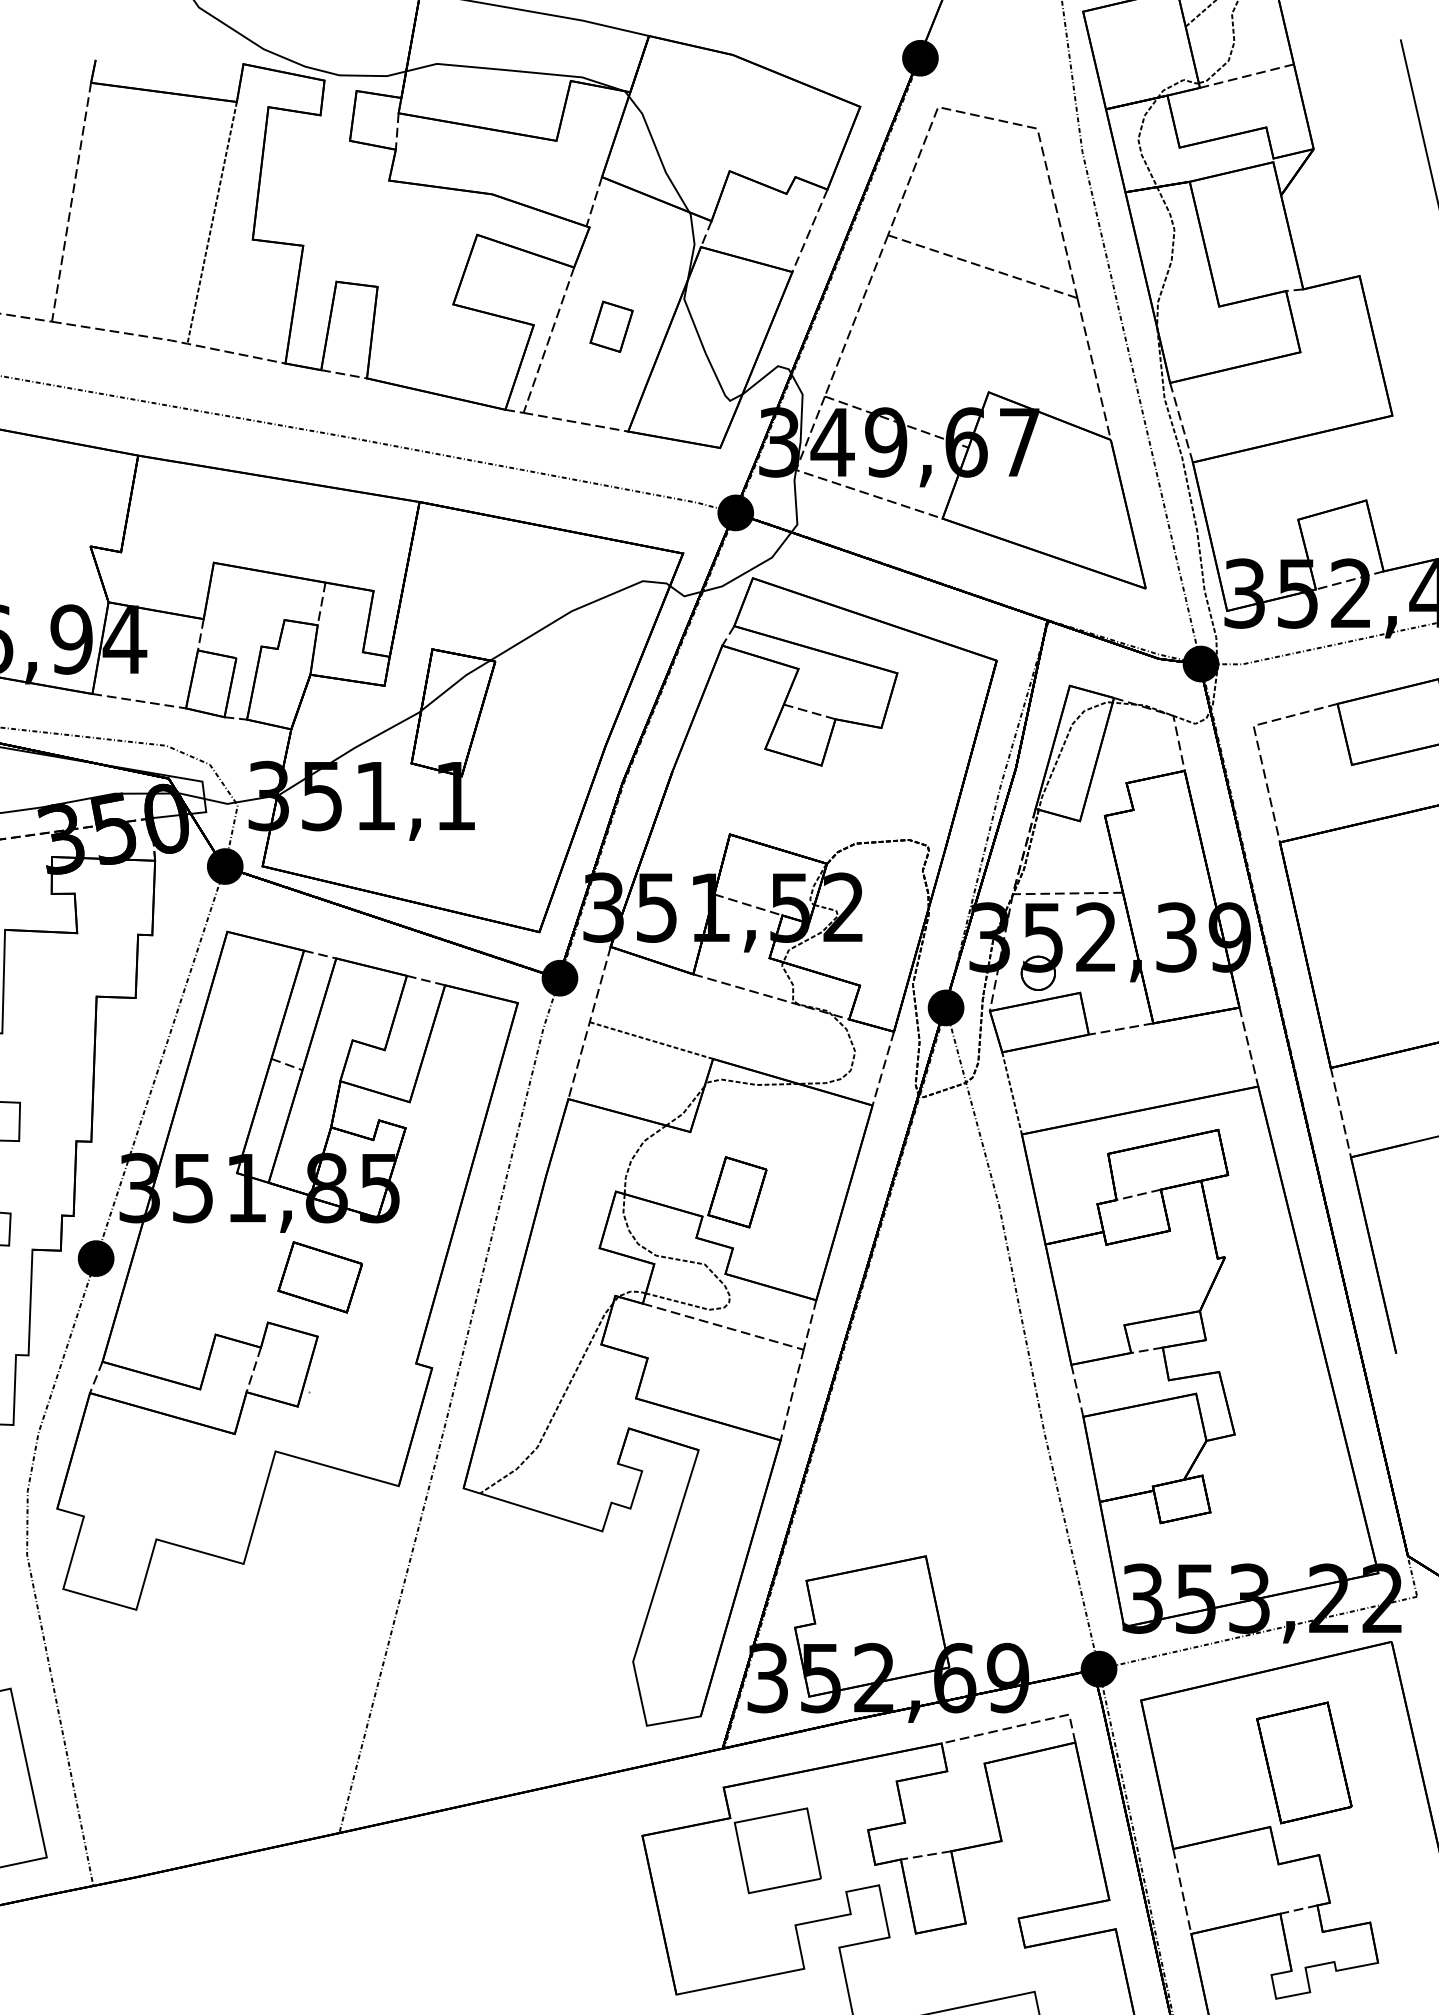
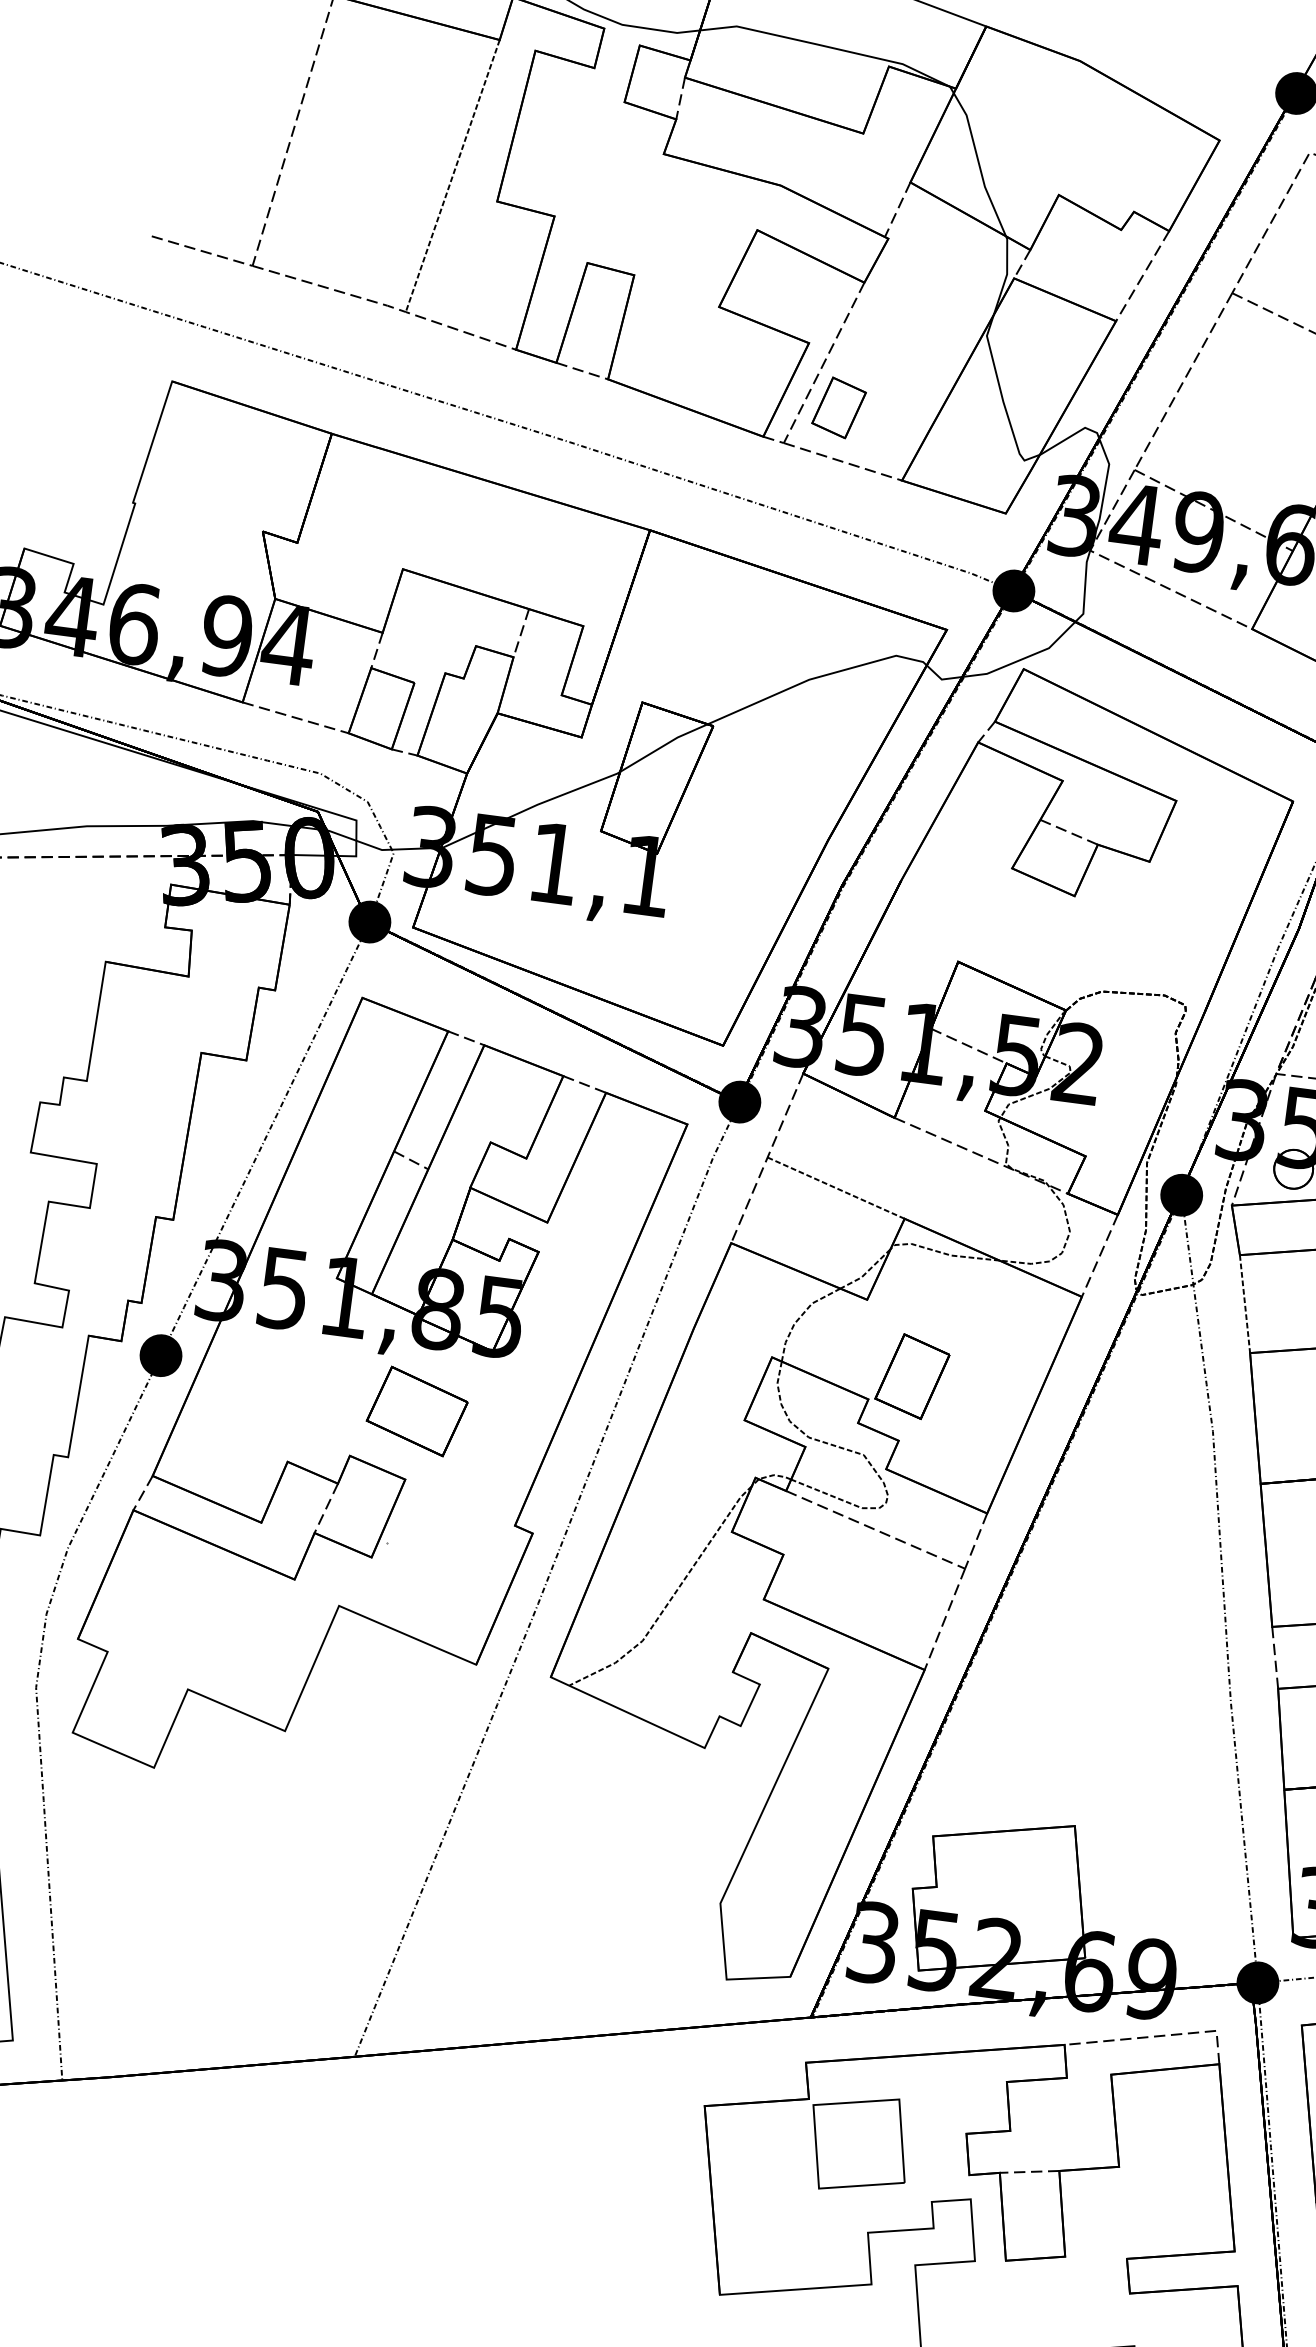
part: (611, 326) -> (839, 407), moved

